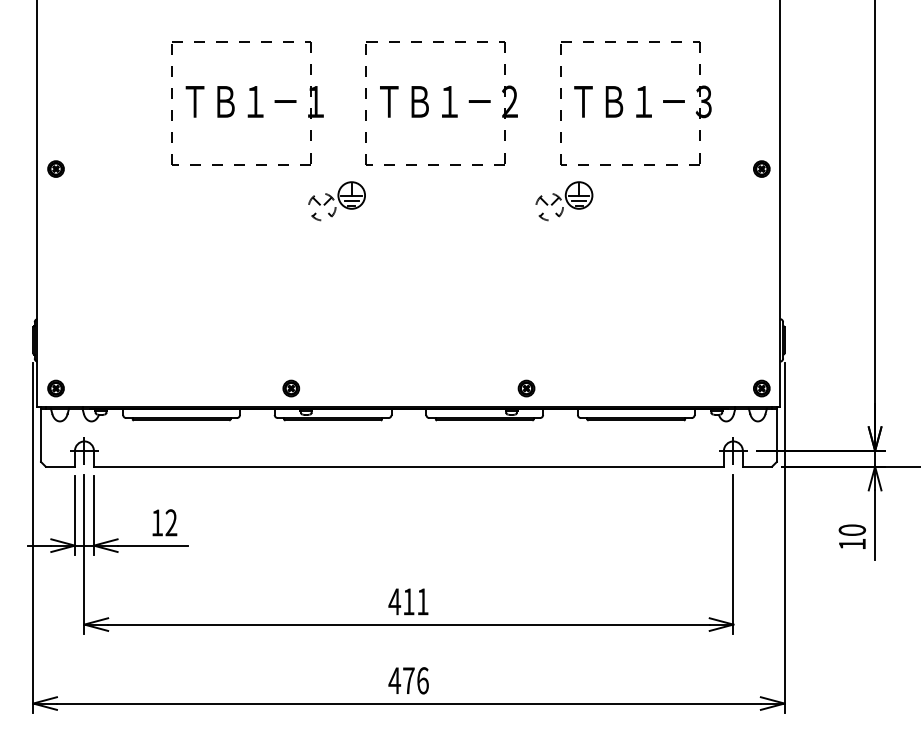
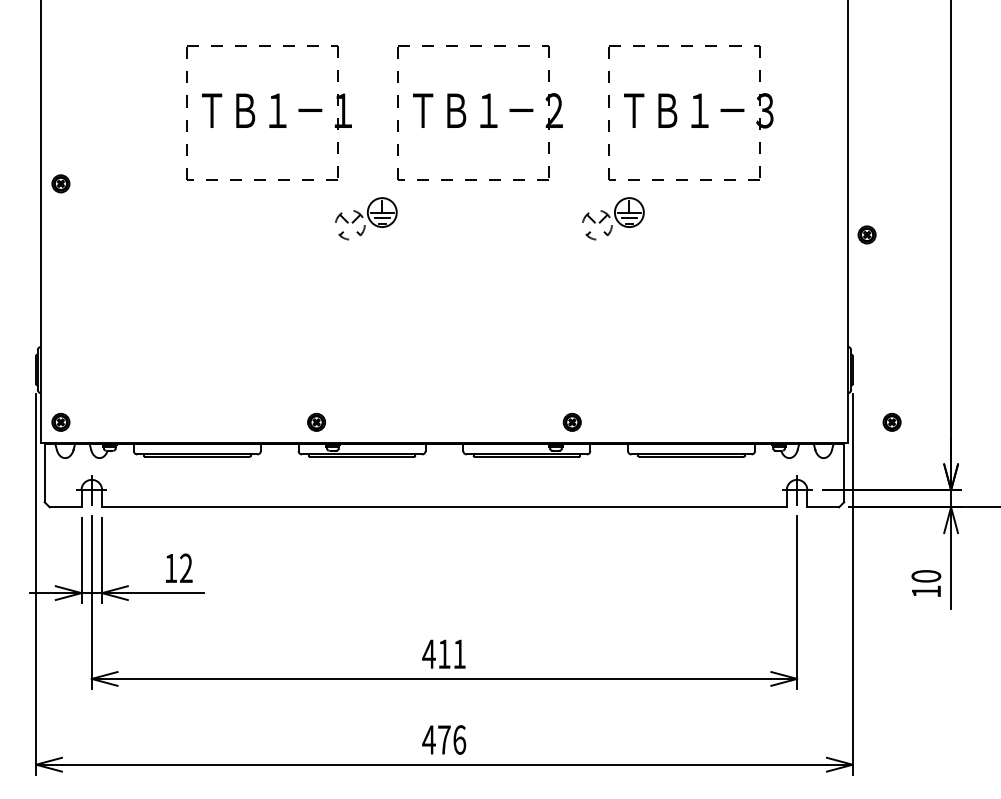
part: (761, 168) -> (866, 234), moved
part: (761, 388) -> (891, 422), moved

